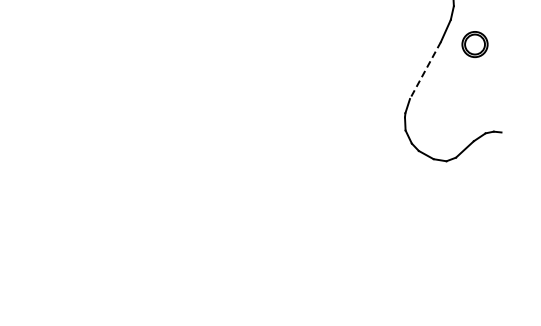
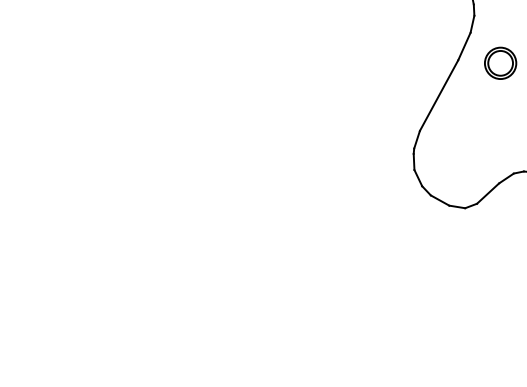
line: (425, 70) -> (439, 95), dashed -> solid

